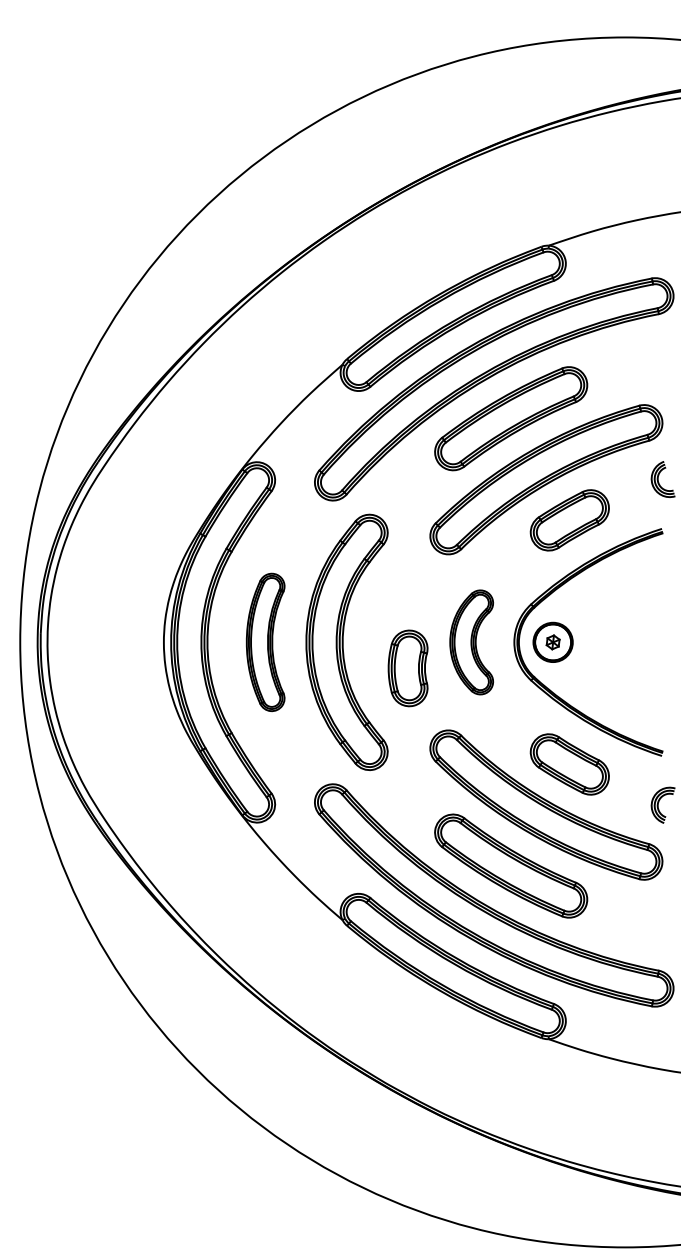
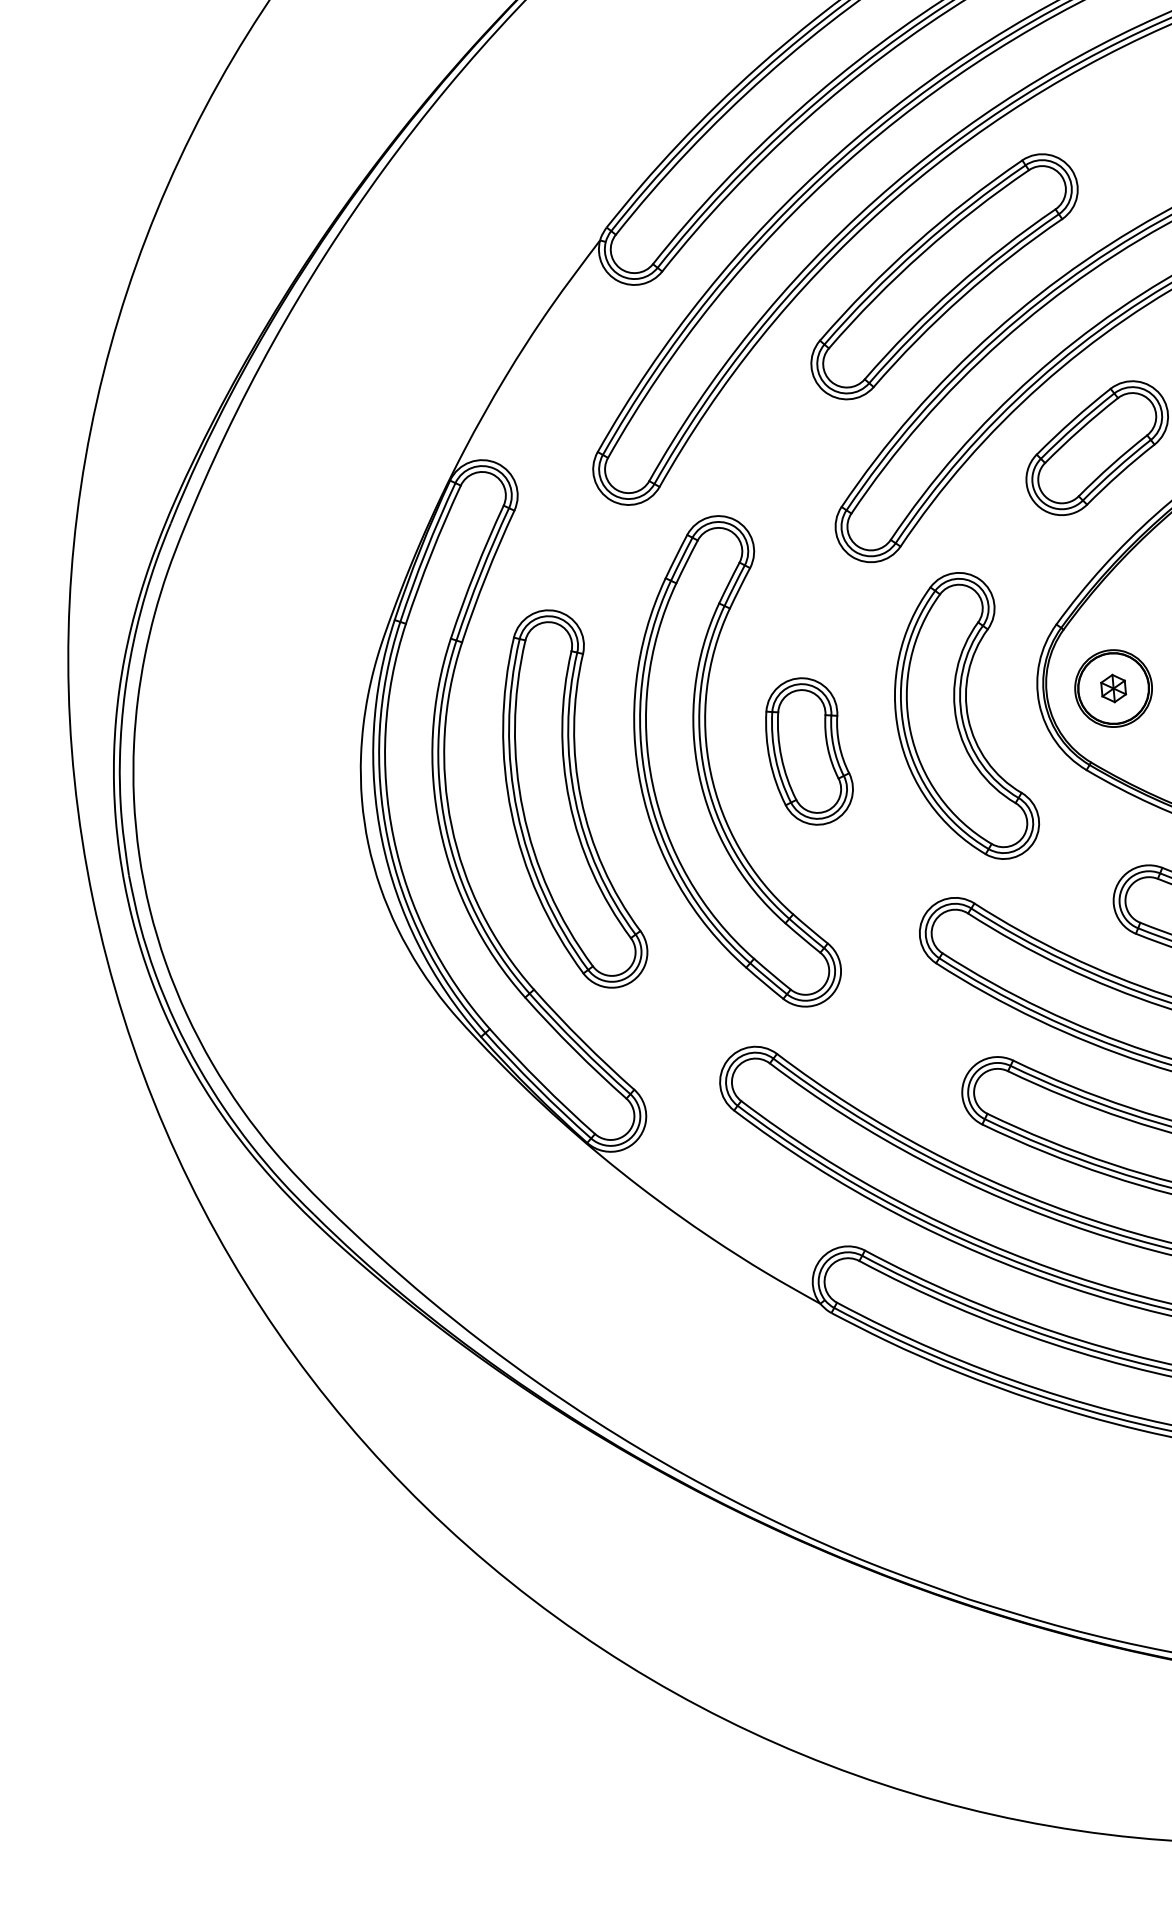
part: (265, 642) -> (562, 802), size x1.43
part: (471, 642) -> (957, 721), size x1.43
part: (407, 668) -> (806, 752), moved

